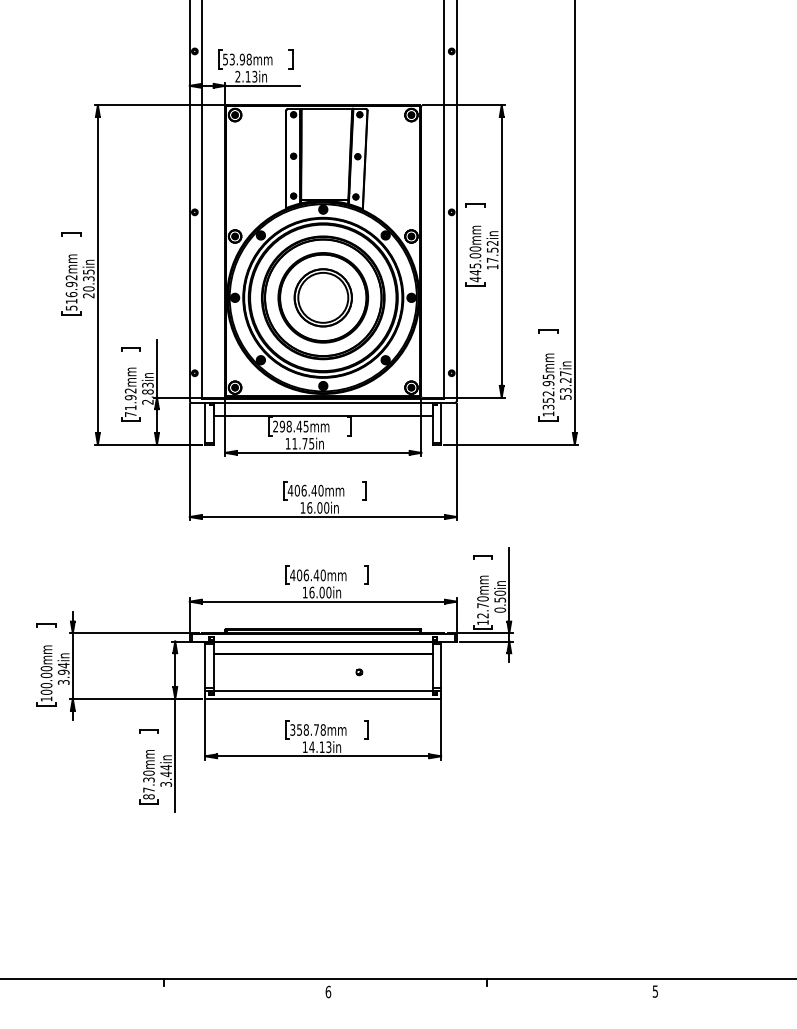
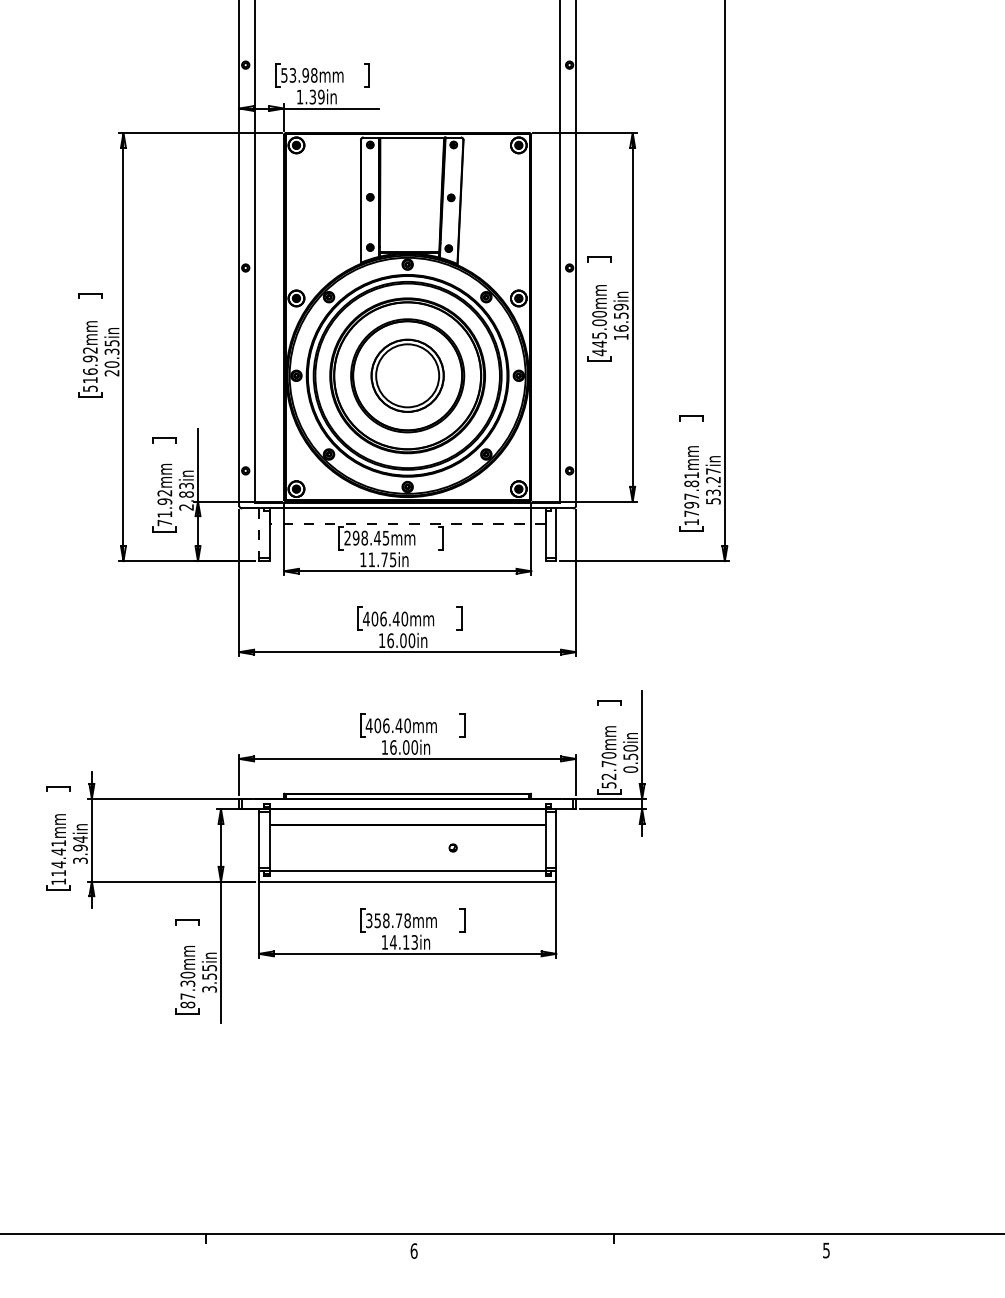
text: (246, 76) -> (310, 96), 2.13in -> 1.39in
text: (492, 251) -> (620, 317), 17.52in -> 16.59in
text: (548, 391) -> (691, 494), 1352.95mm -> 1797.81mm
line: (323, 415) -> (407, 524), solid -> dashed
line: (205, 422) -> (259, 533), solid -> dashed
text: (482, 622) -> (608, 785), 12.70mm -> 52.70mm
text: (46, 680) -> (58, 858), 100.00mm -> 114.41mm
text: (166, 771) -> (209, 972), 3.44in -> 3.55in

